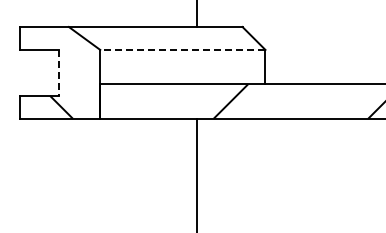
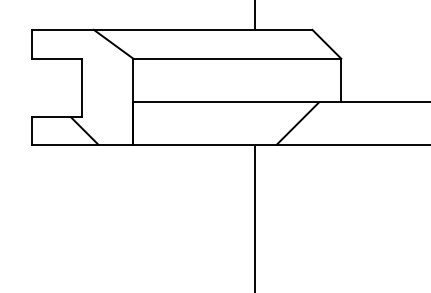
line: (182, 49) -> (236, 58), dashed -> solid
line: (59, 72) -> (82, 87), dashed -> solid

